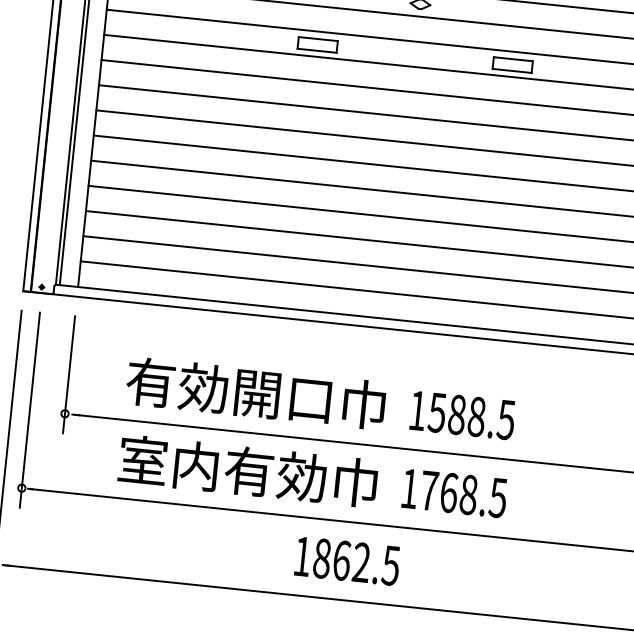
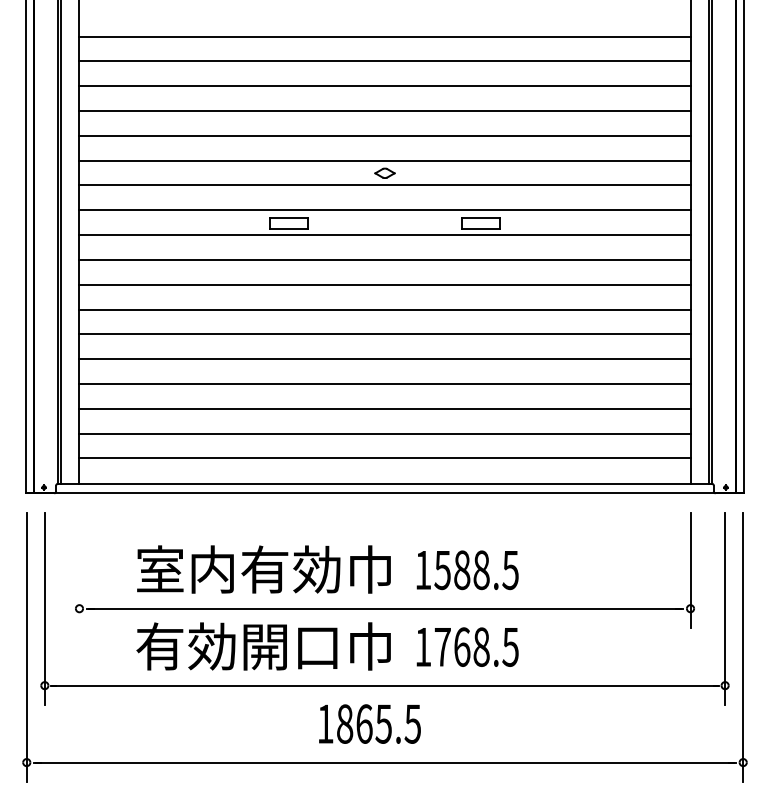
line: (69, 374) -> (79, 569), removed
text: (230, 390) -> (238, 569), 有効開口巾 -> 室内有効巾
text: (222, 468) -> (238, 646), 室内有効巾 -> 有効開口巾
text: (361, 562) -> (383, 723), 1862.5 -> 1865.5

